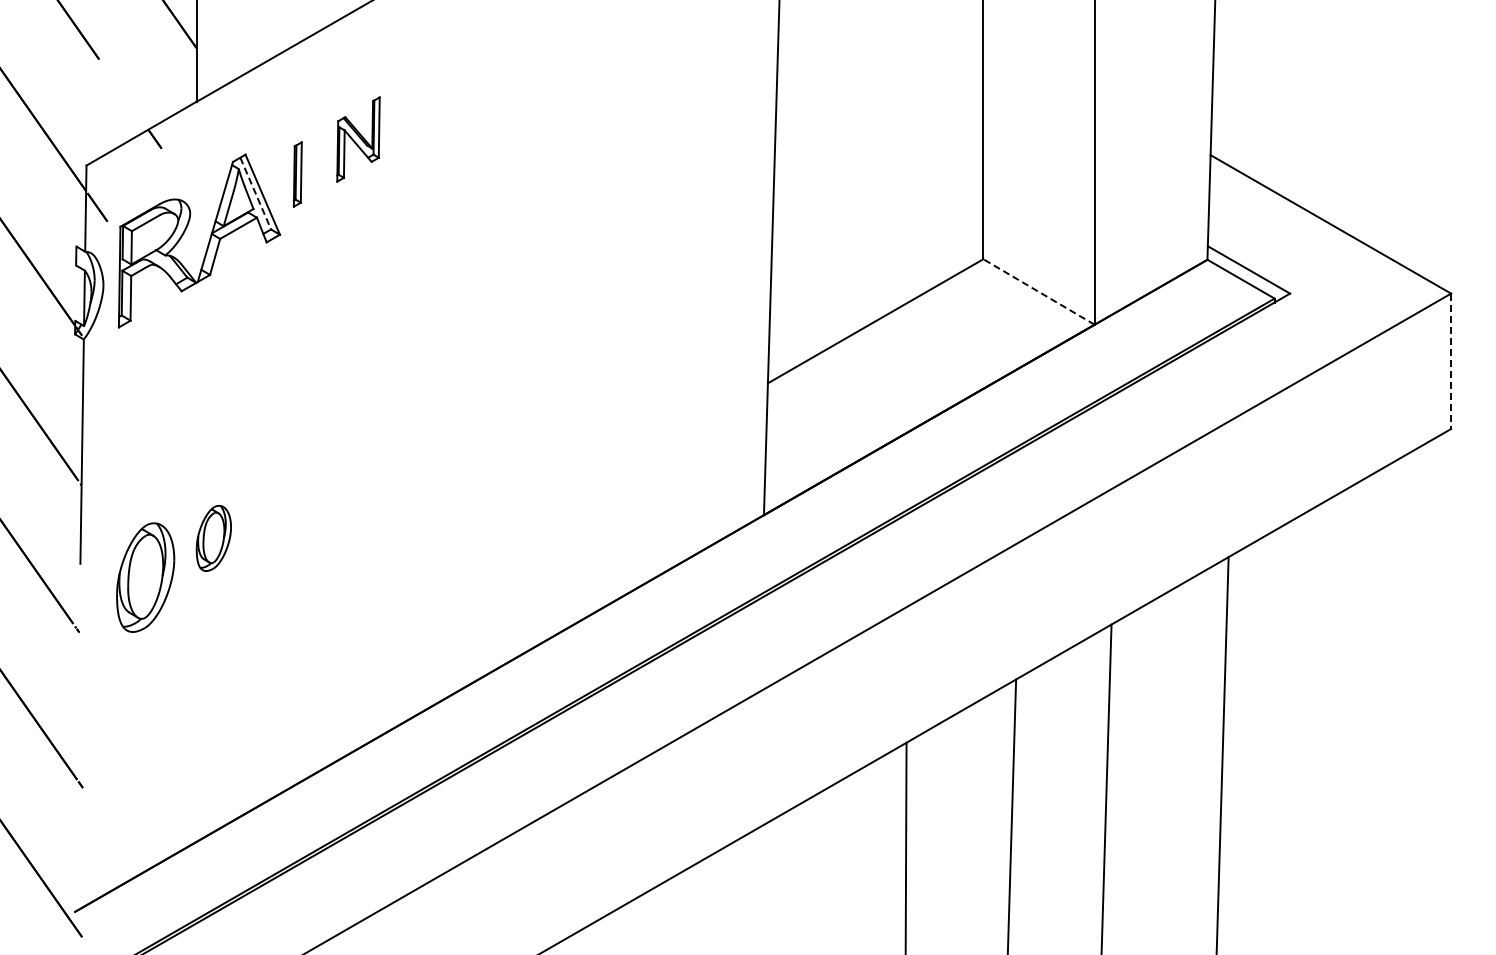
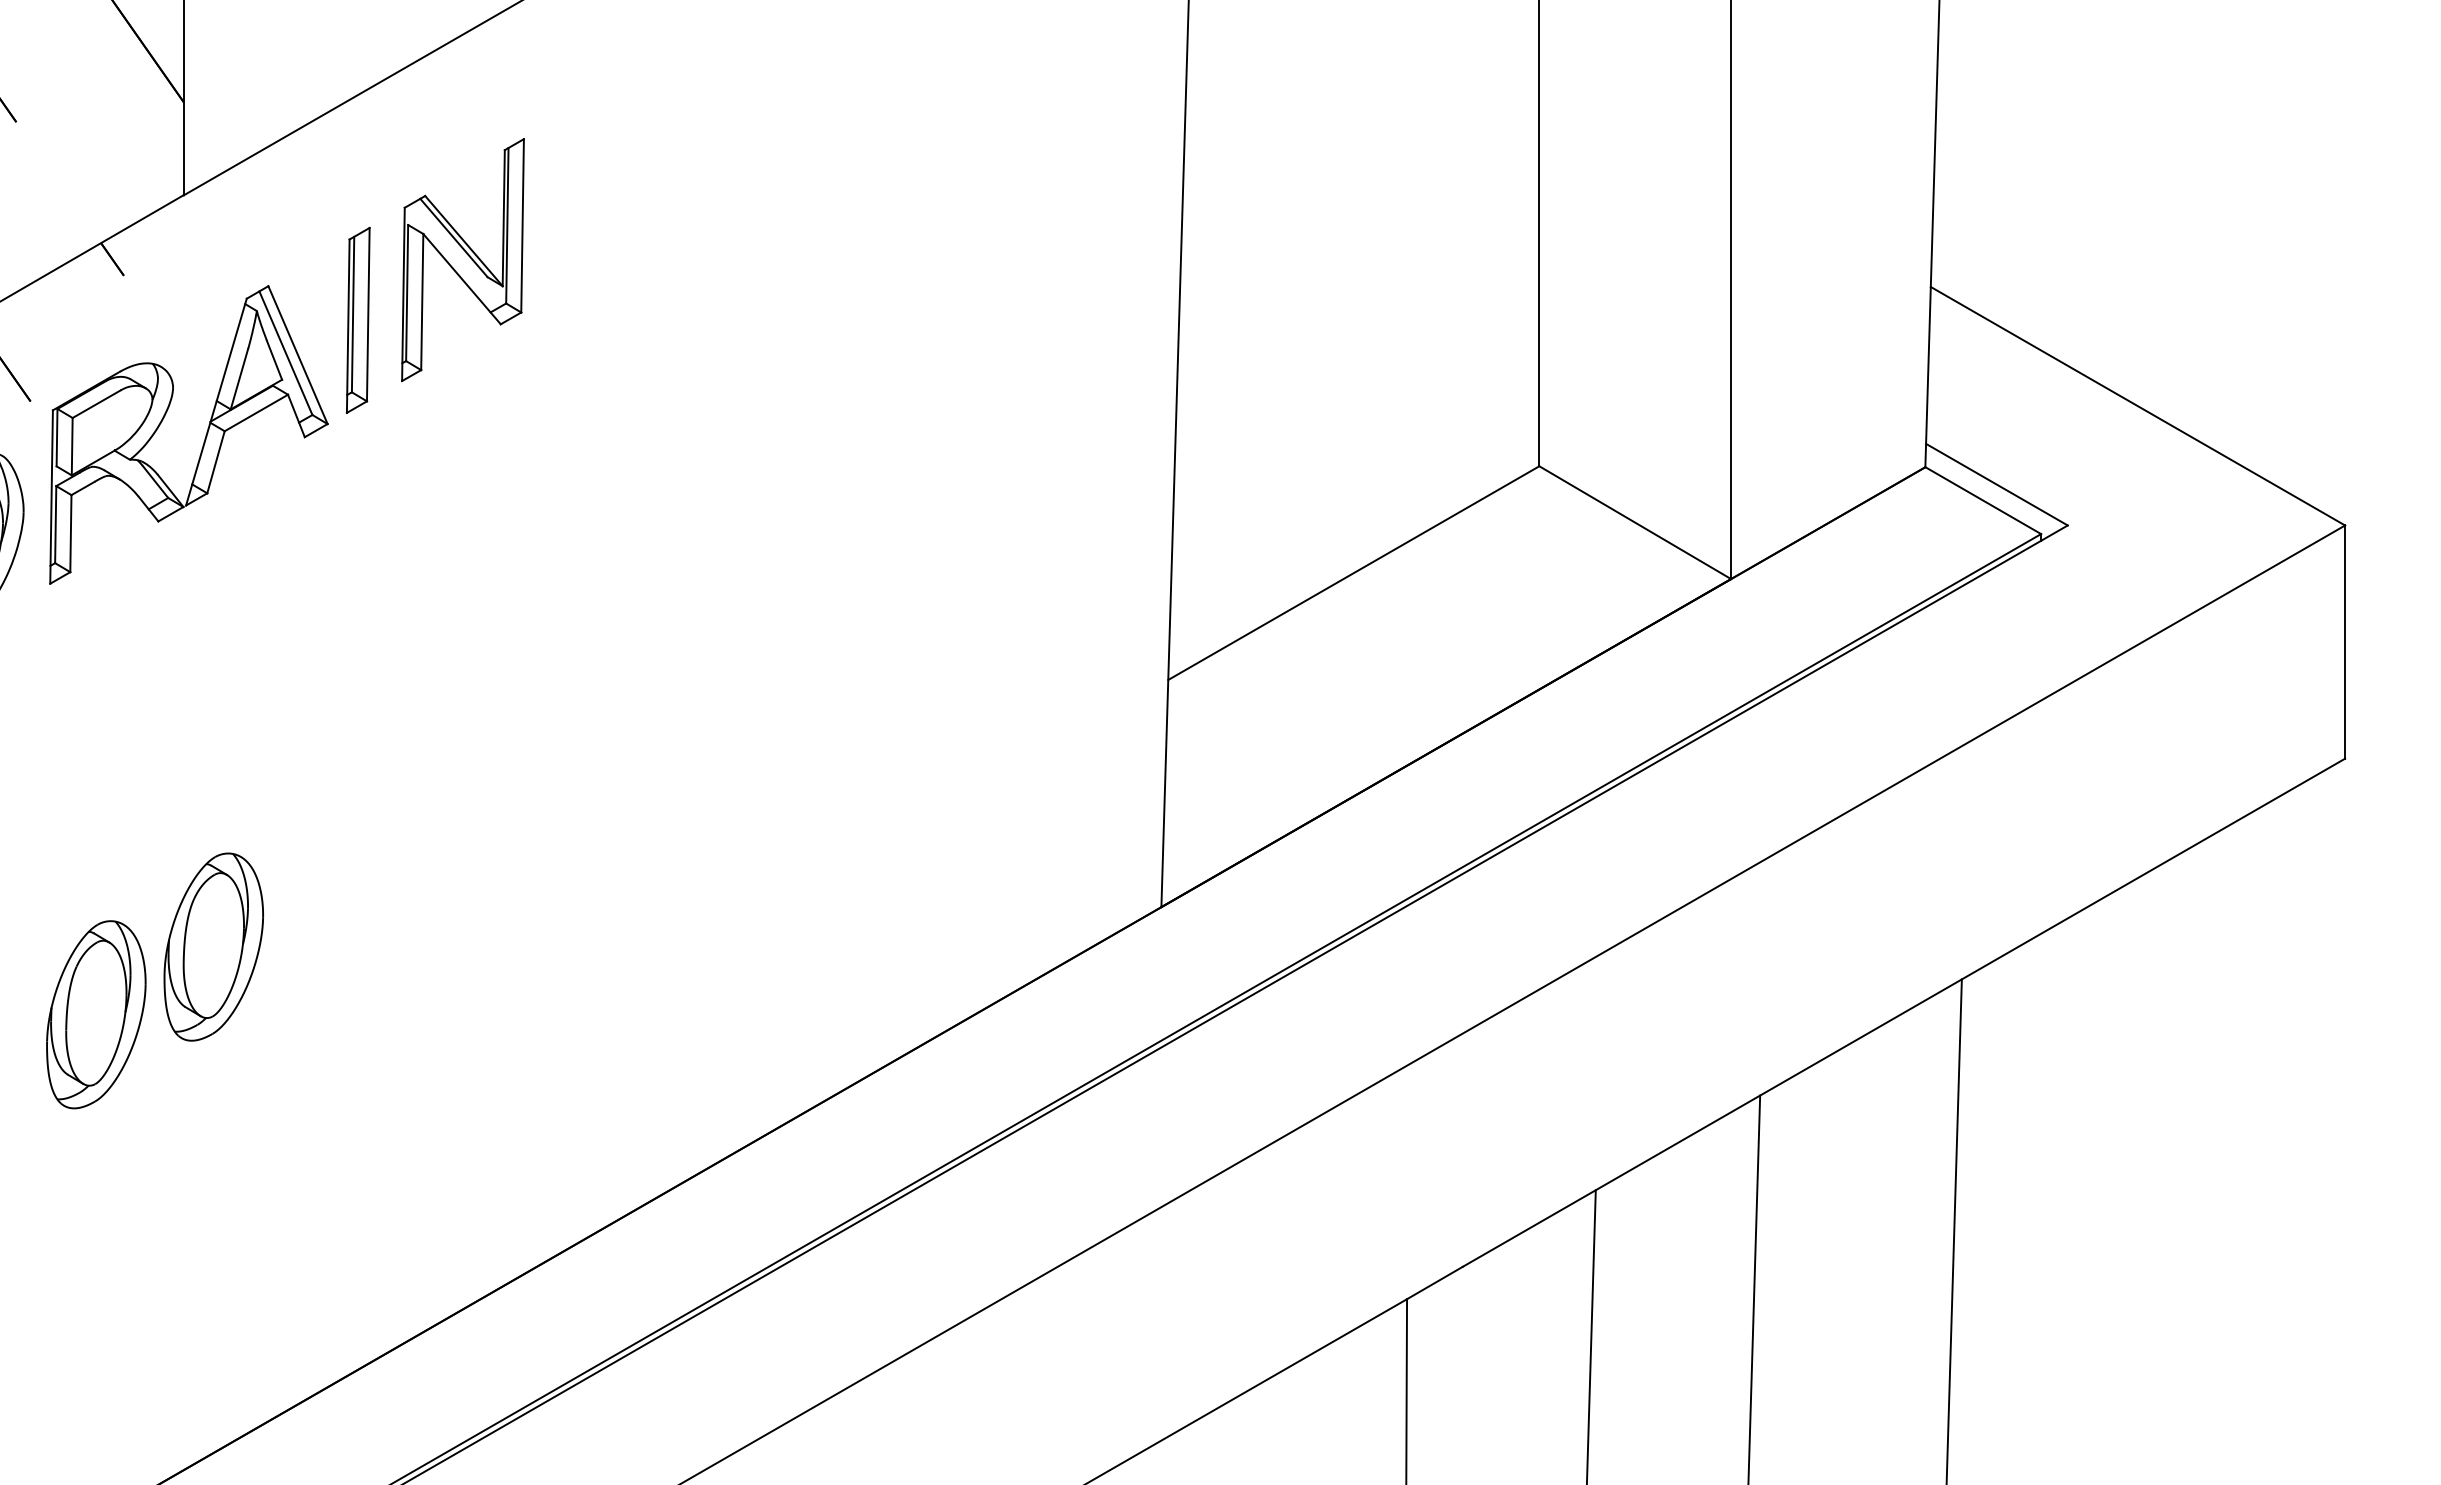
part: (358, 139) -> (462, 259), size x1.67
part: (297, 174) -> (357, 320), size x1.67
line: (255, 194) -> (285, 354), dashed -> solid
line: (1039, 291) -> (1636, 521), dashed -> solid
line: (1451, 361) -> (2345, 642), dashed -> solid
part: (213, 538) -> (213, 947), size x1.67

